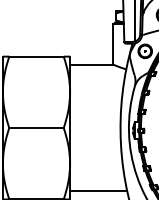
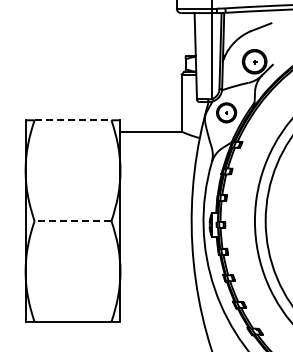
line: (36, 56) -> (73, 120), solid -> dashed
line: (36, 128) -> (72, 221), solid -> dashed
line: (98, 191) -> (160, 310), removed

